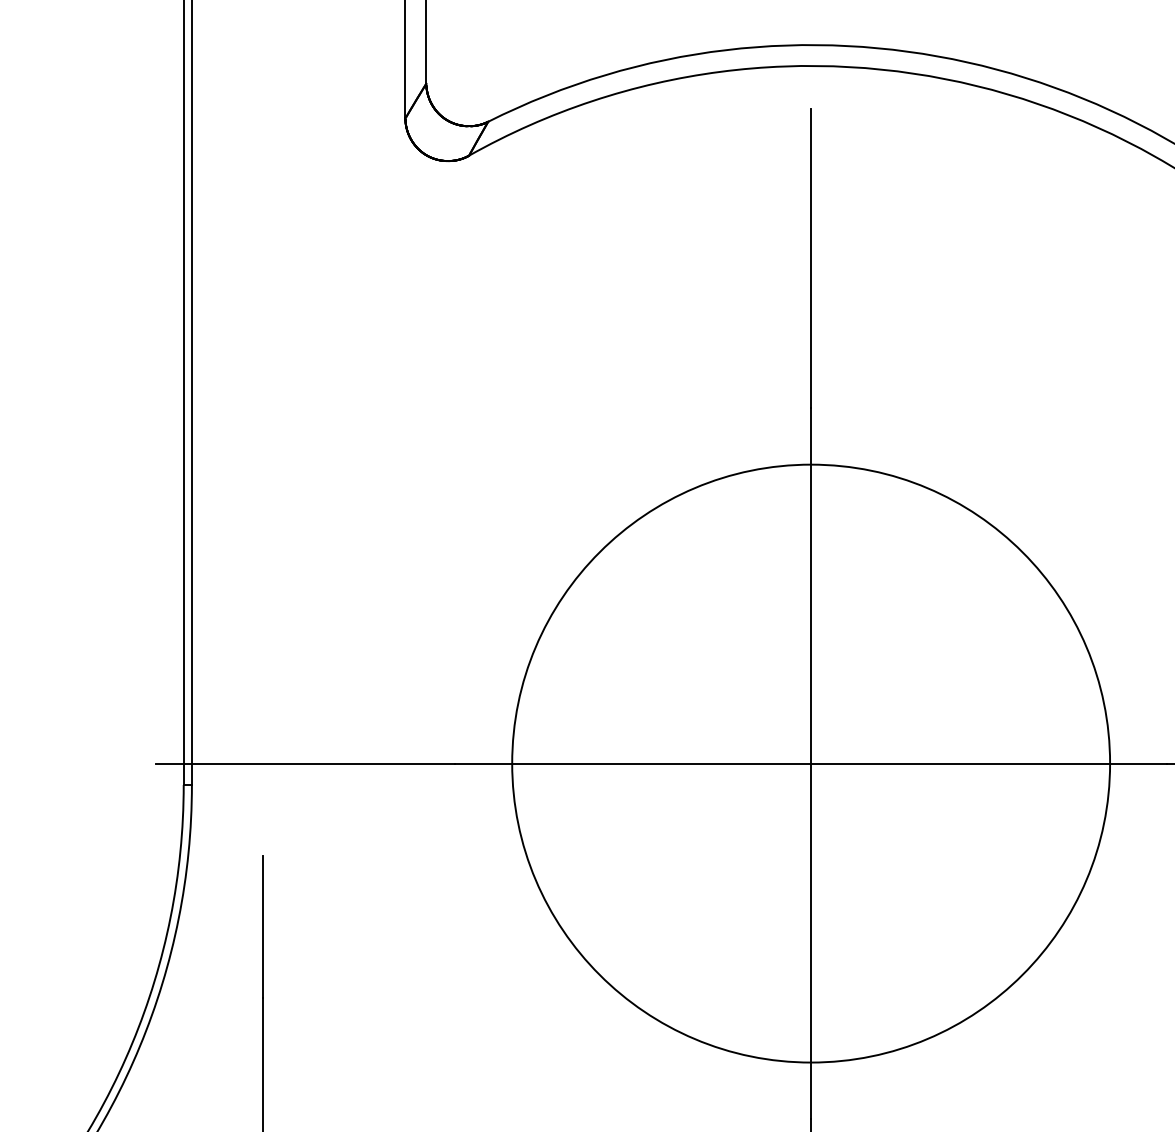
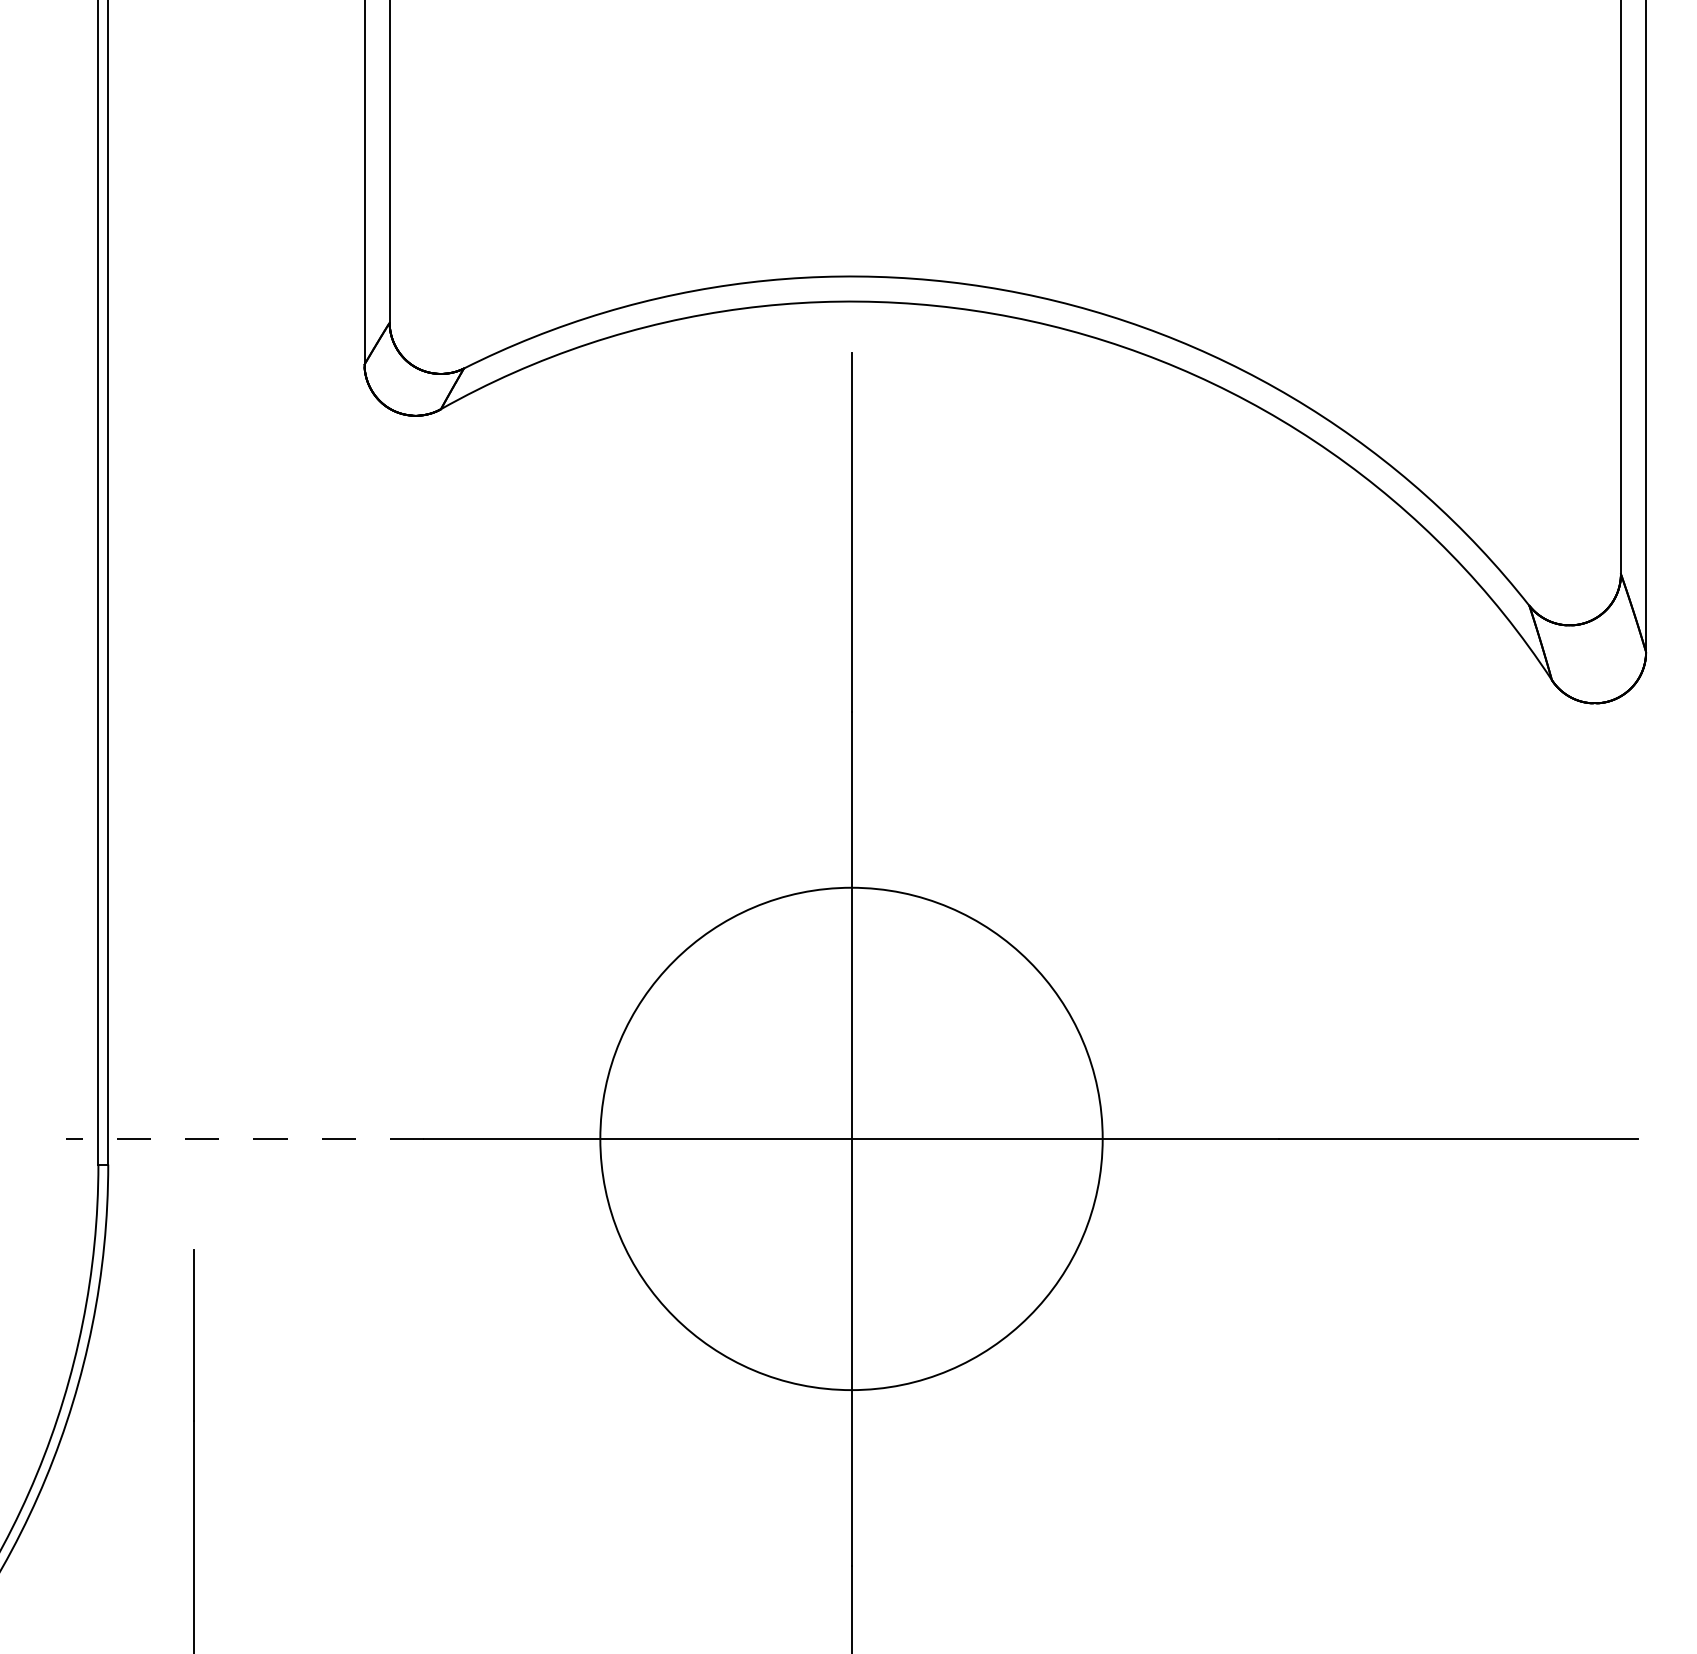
line: (305, 763) -> (244, 1138), solid -> dashed
circle: (811, 763) -> (851, 1138), size x0.7

